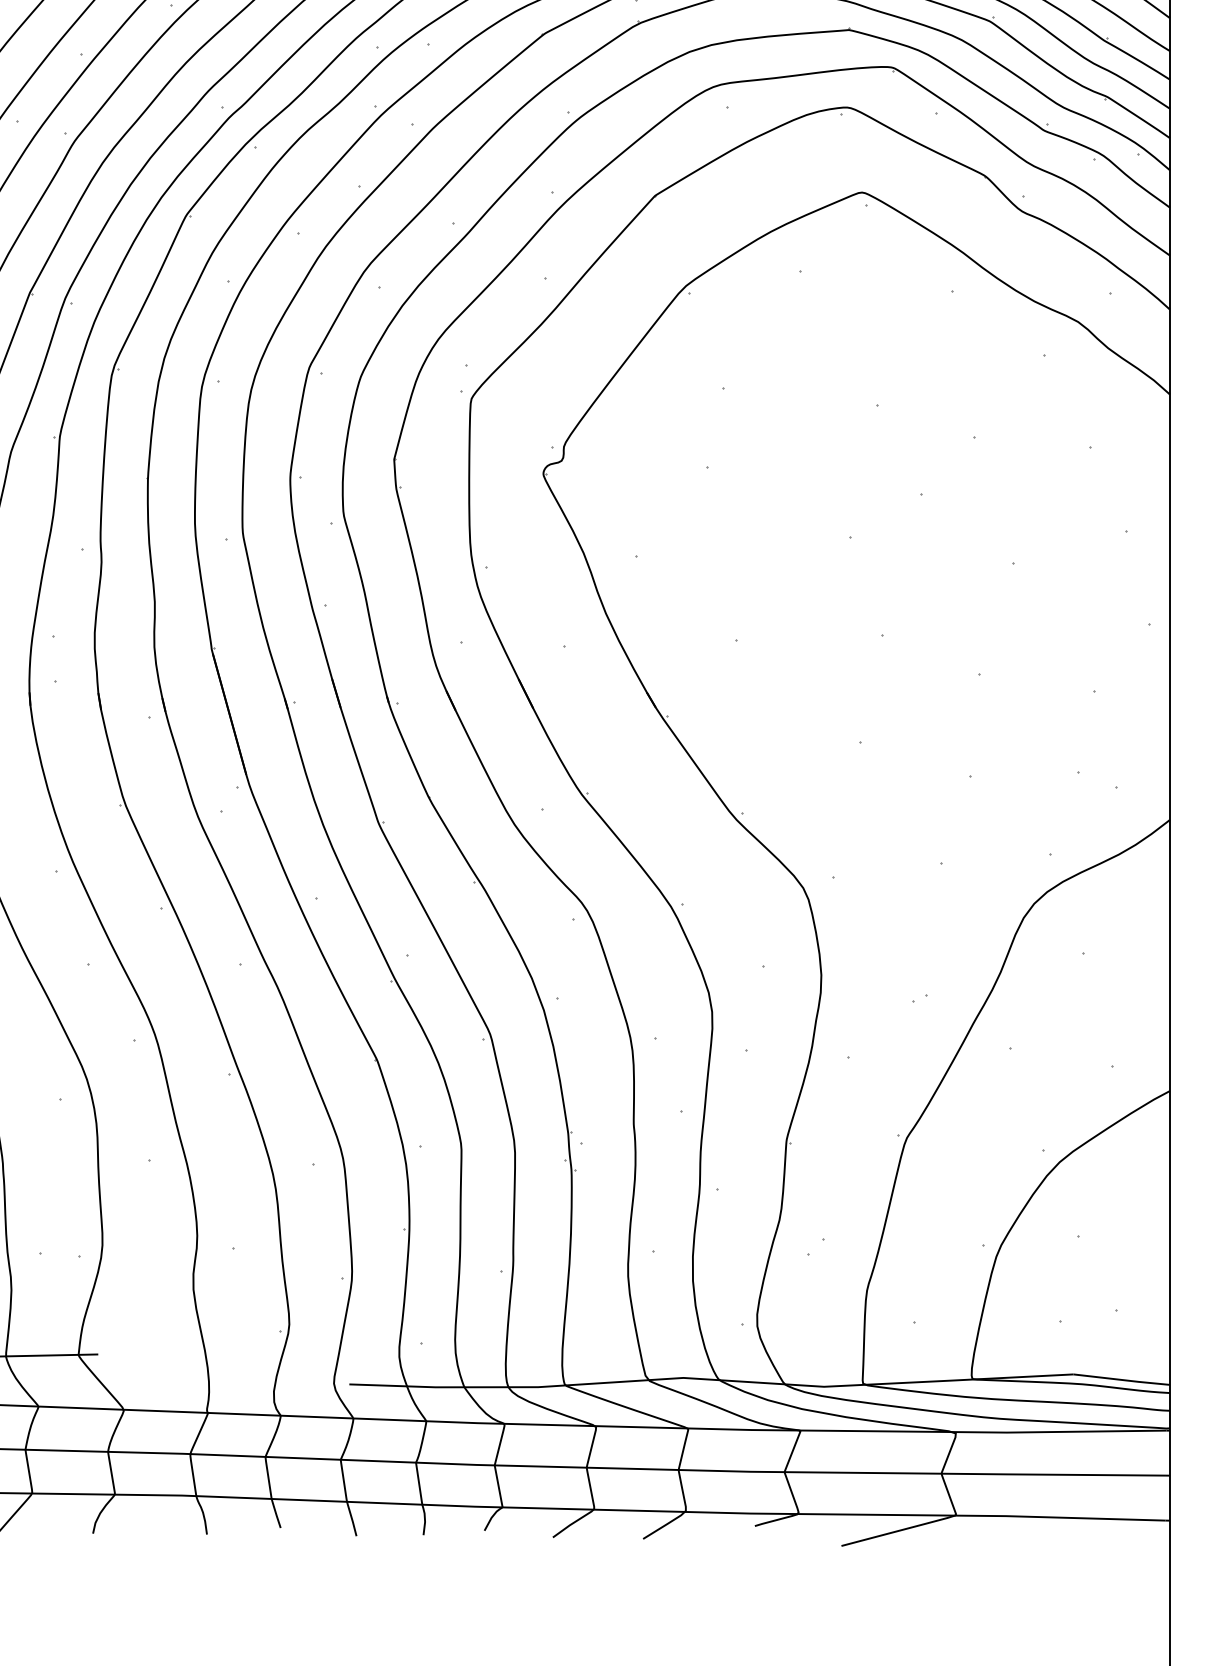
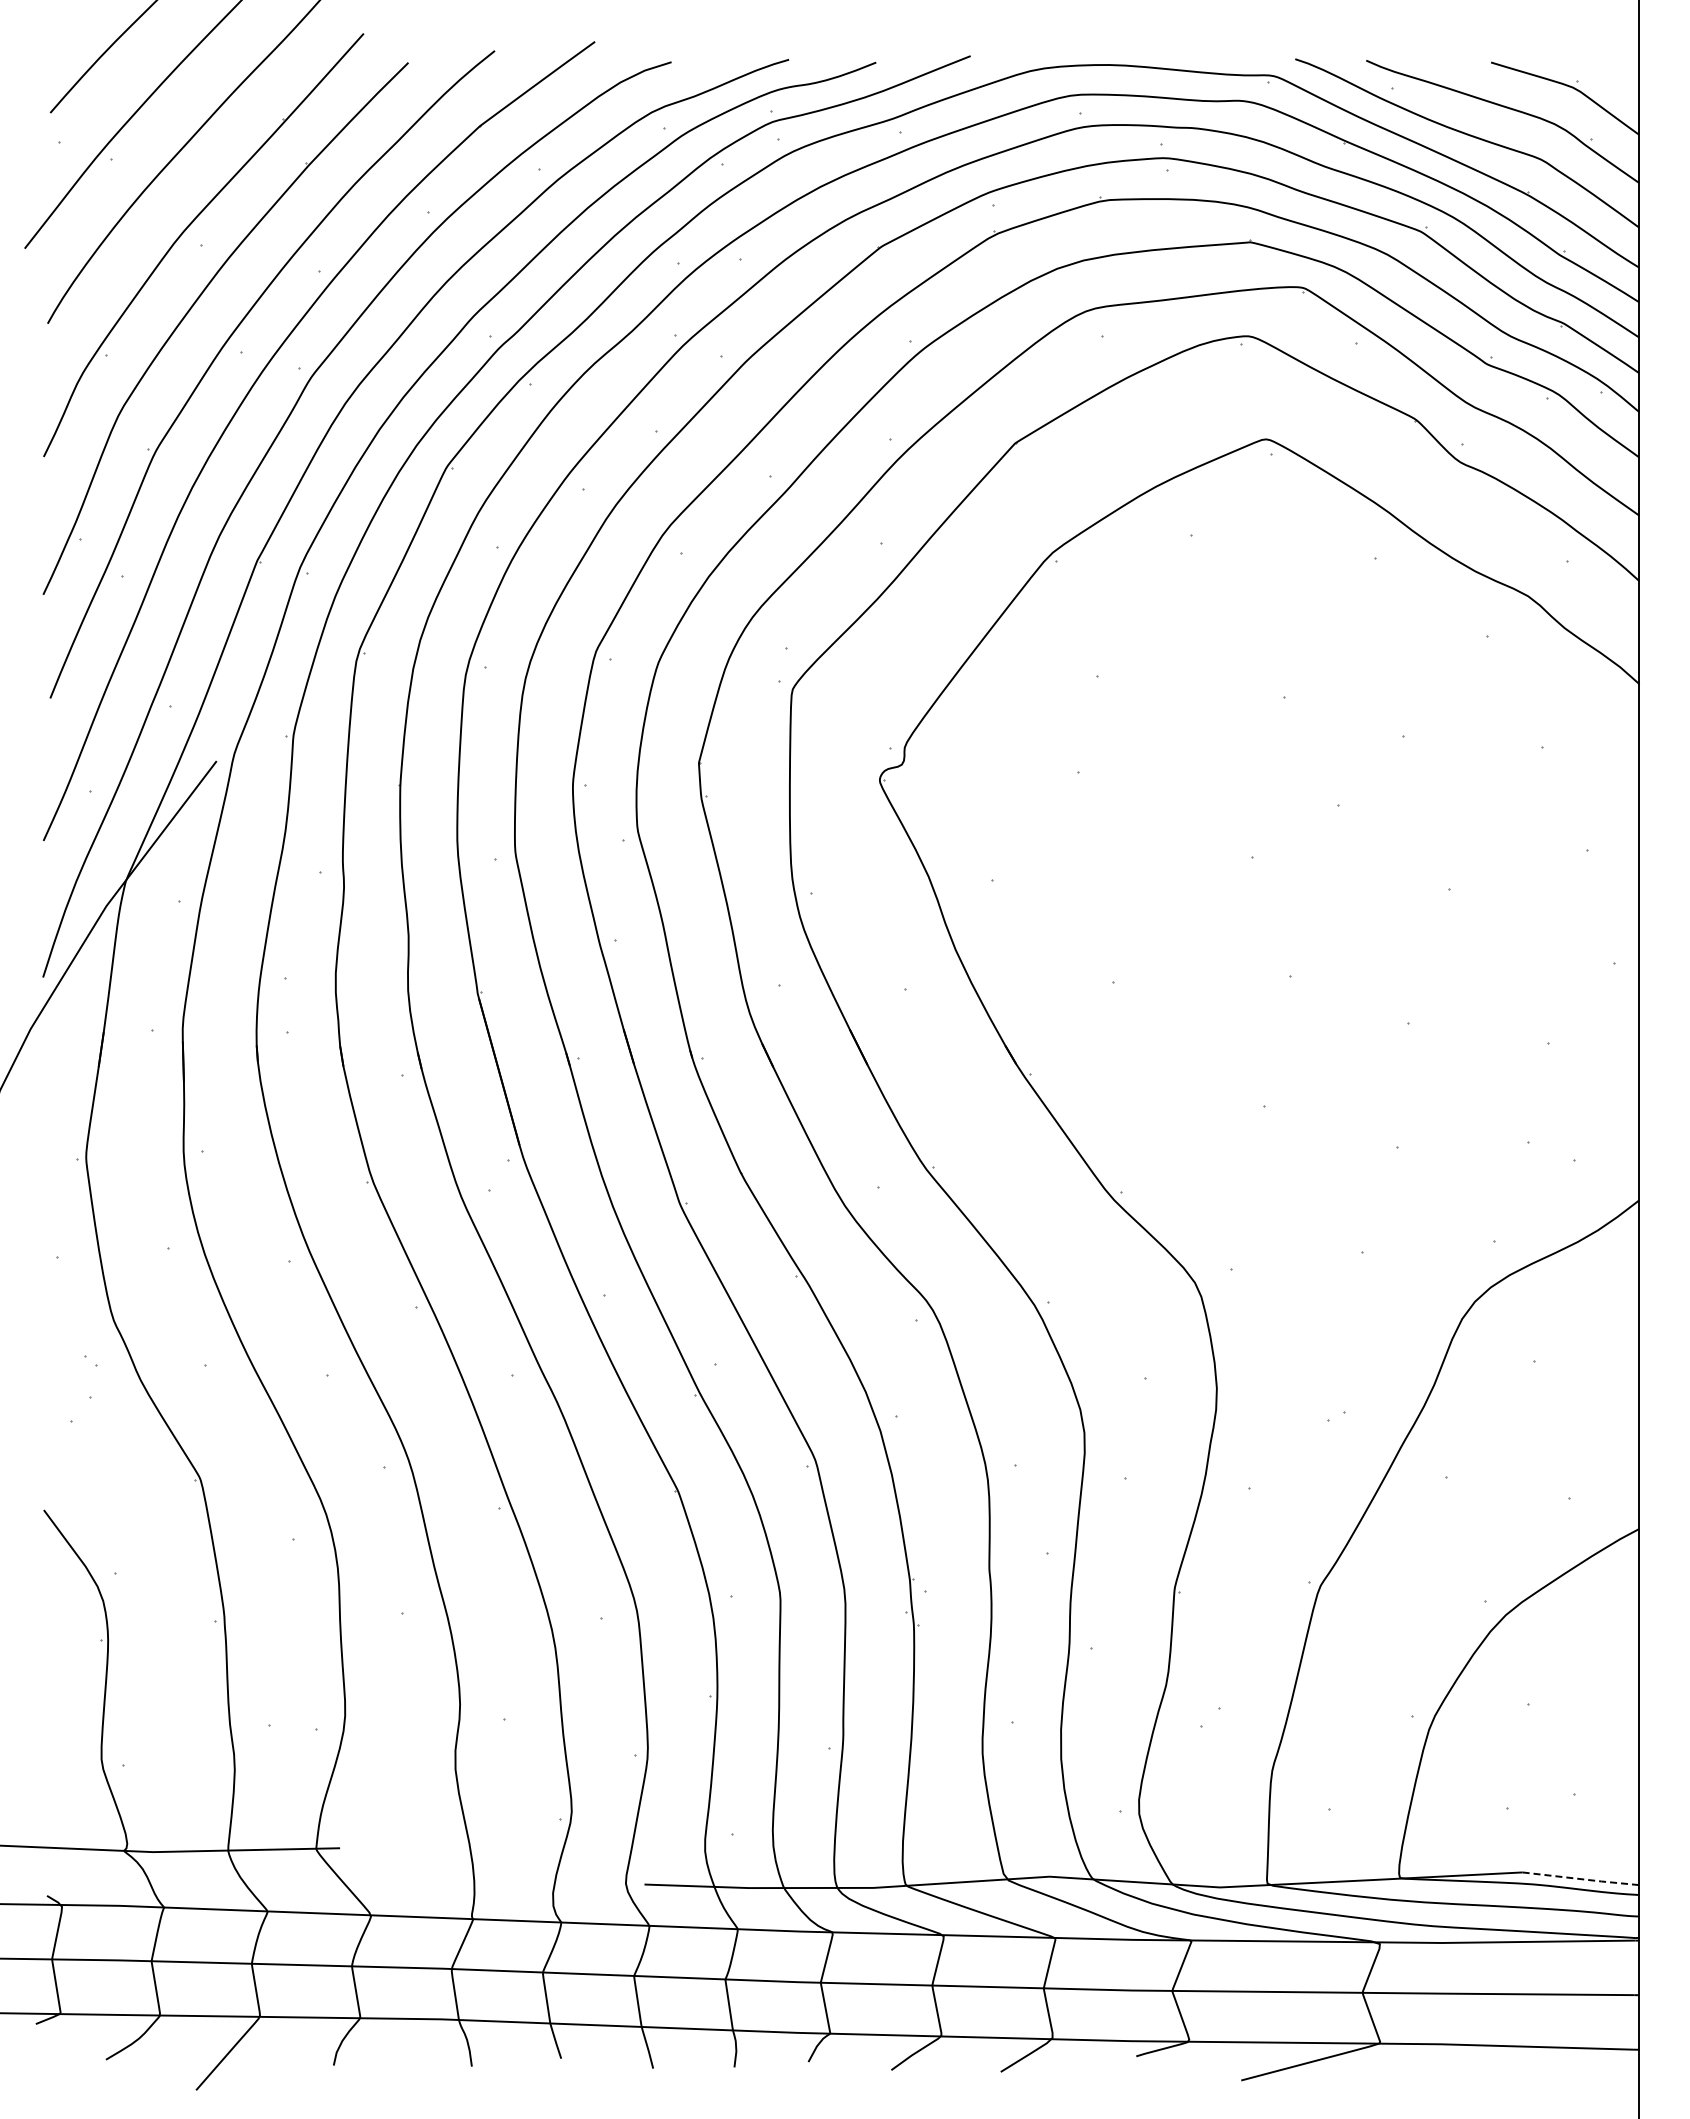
line: (1122, 1380) -> (1581, 1879), solid -> dashed

